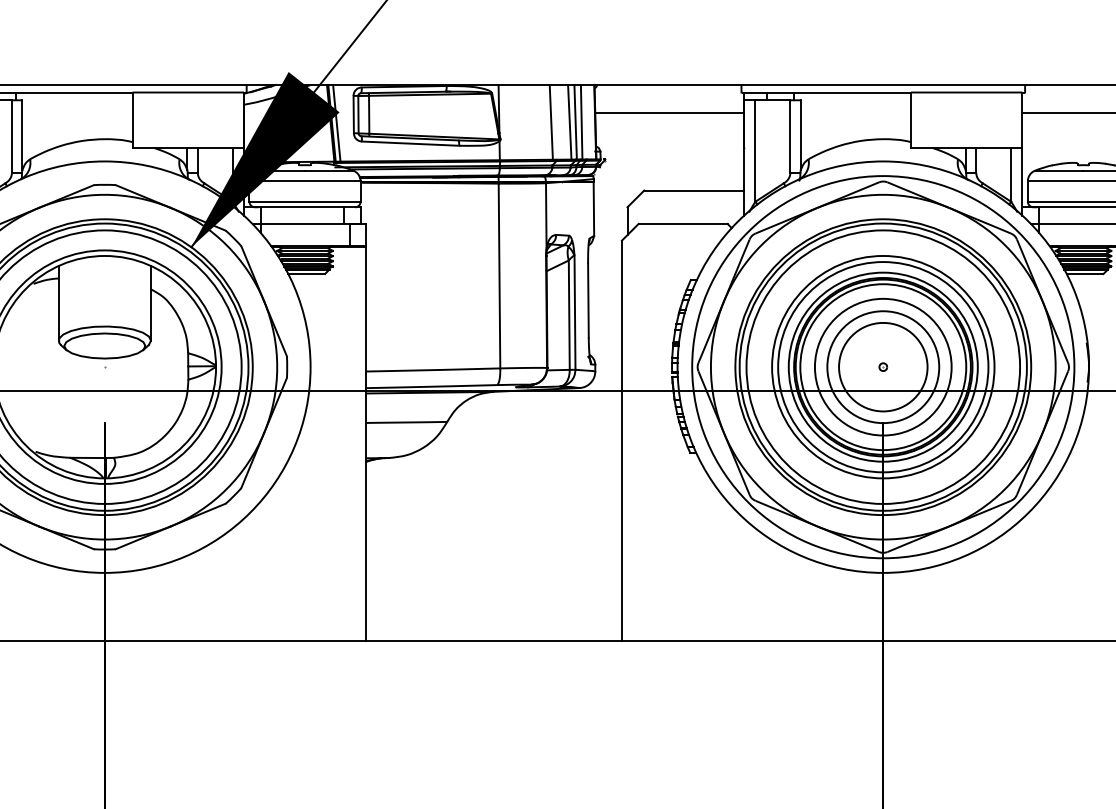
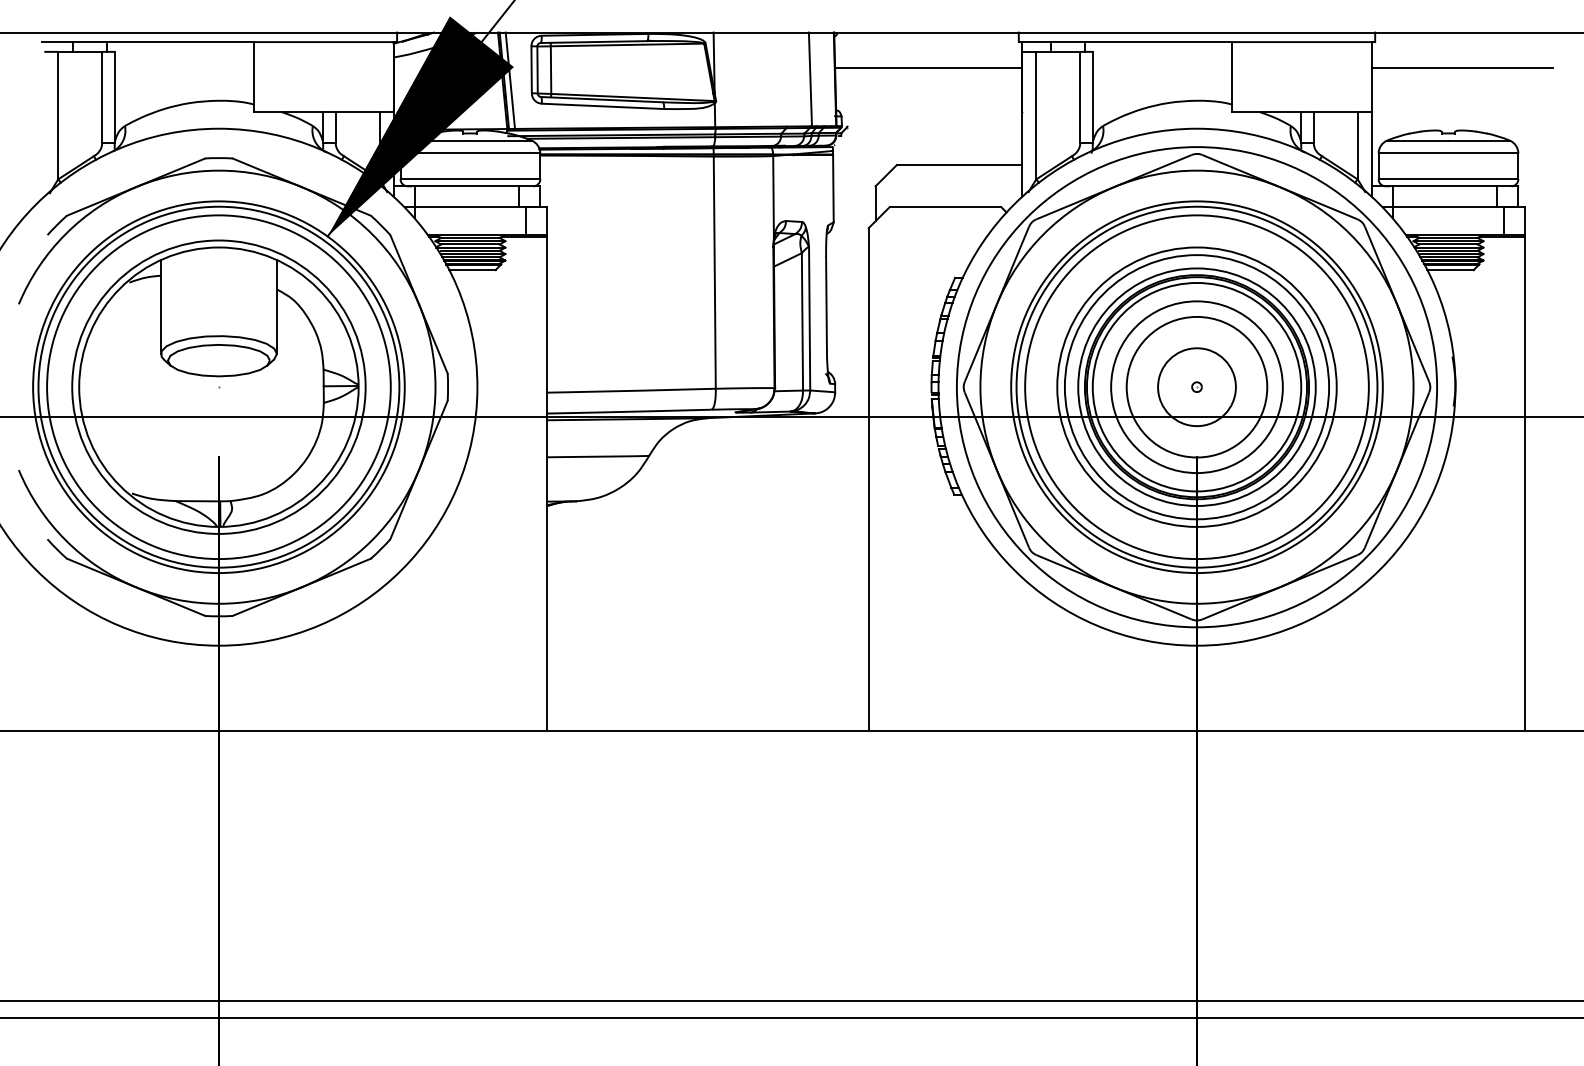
line: (551, 122) -> (779, 79), removed
line: (569, 122) -> (802, 79), removed
line: (581, 122) -> (817, 79), removed
circle: (882, 366) -> (1196, 386), size x0.7

